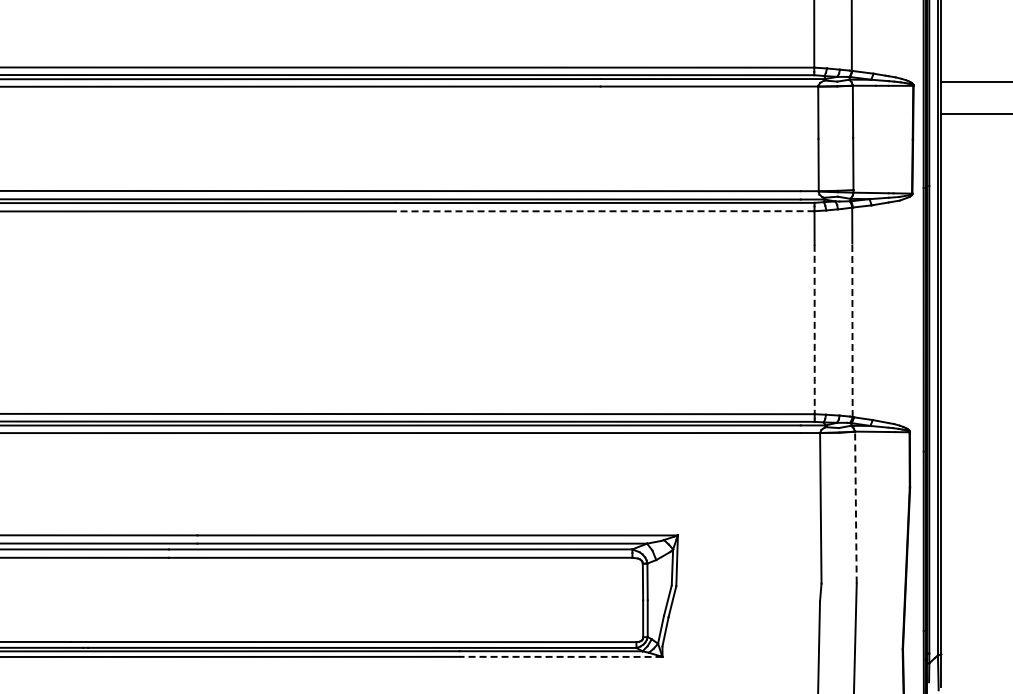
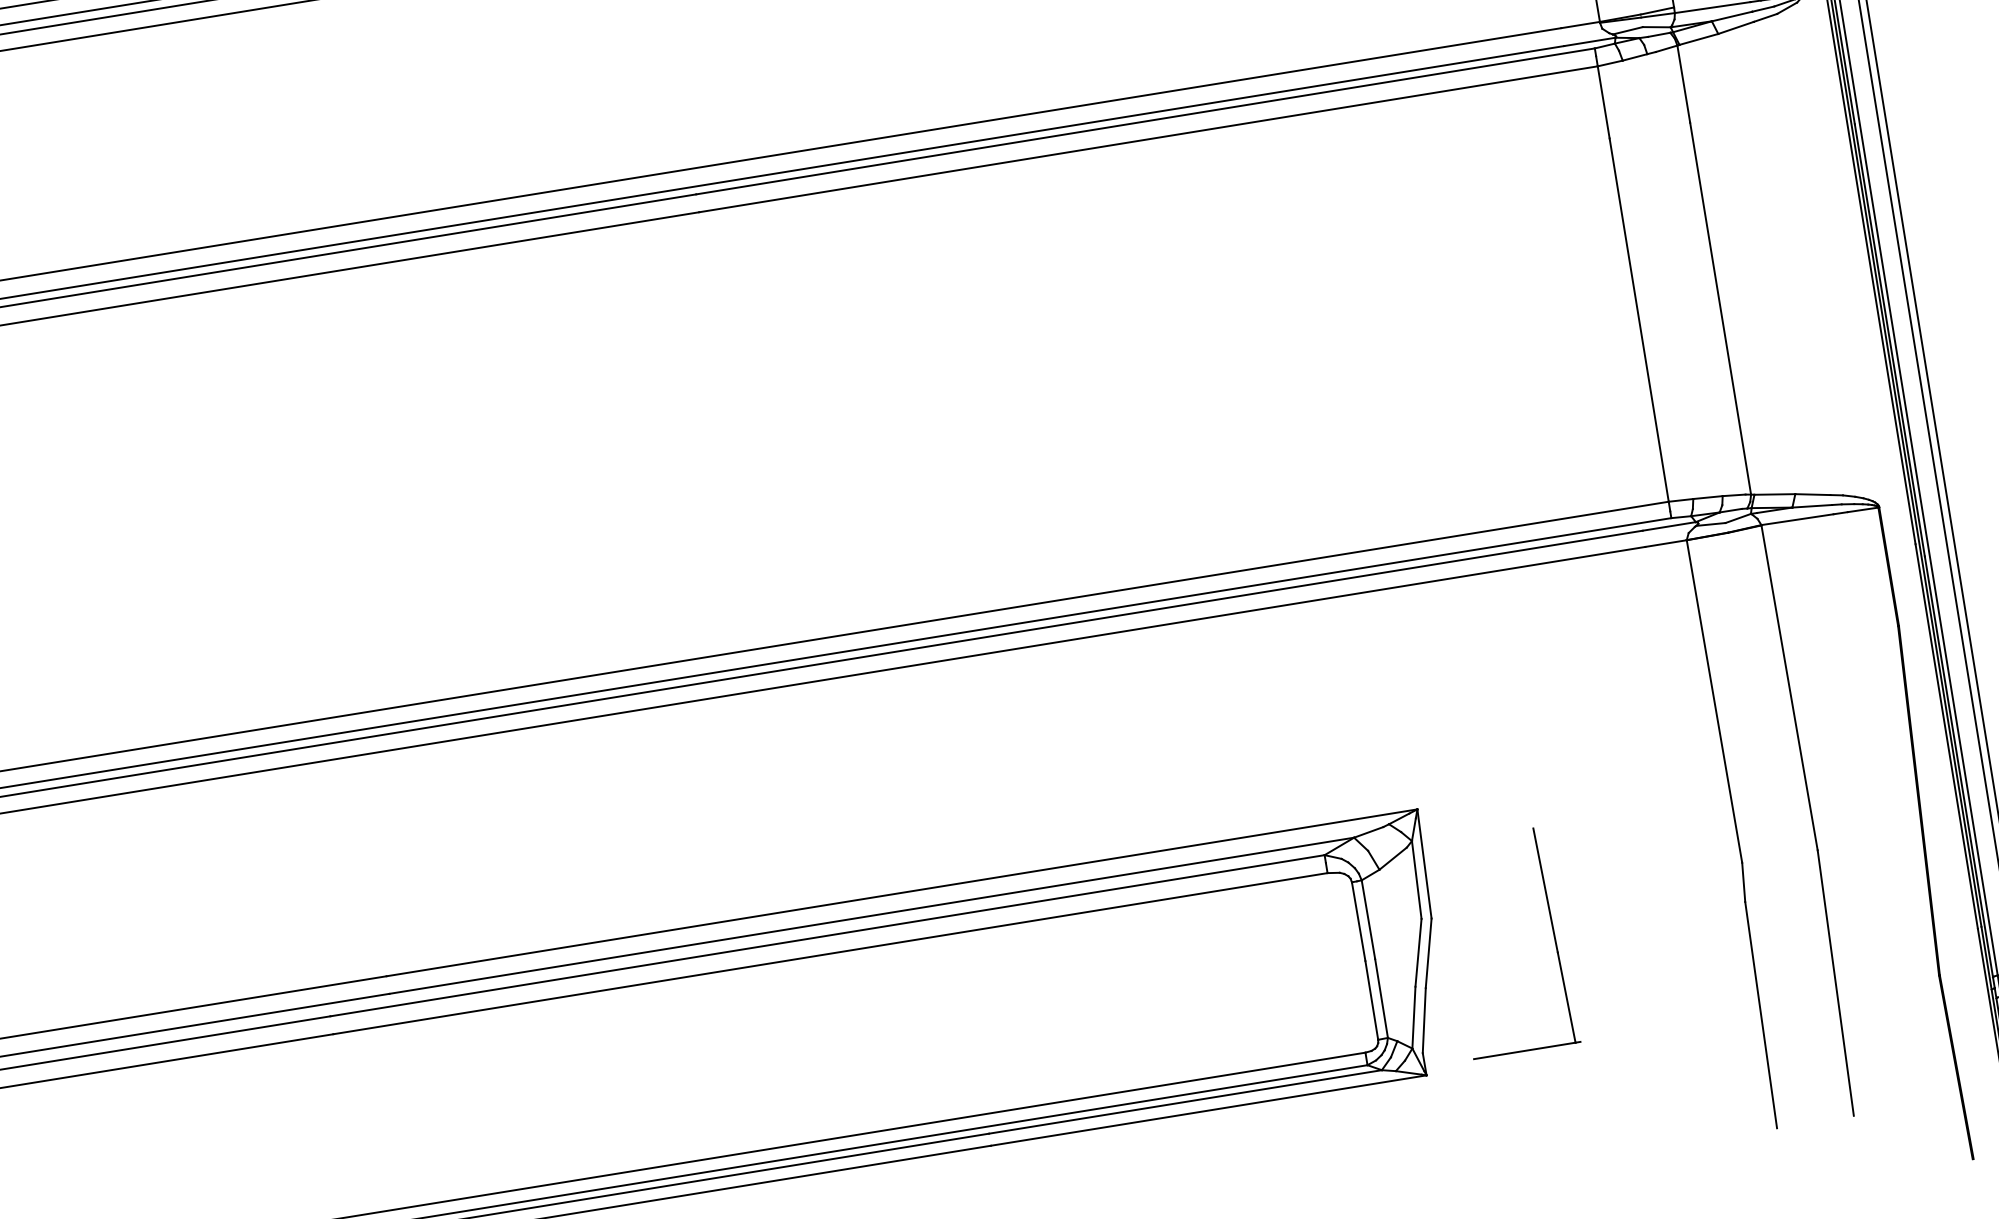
line: (604, 211) -> (1147, 139), dashed -> solid
line: (814, 329) -> (1638, 320), dashed -> solid
line: (852, 330) -> (1720, 309), dashed -> solid
line: (855, 507) -> (1788, 687), dashed -> solid
part: (729, 600) -> (1550, 931), added
line: (561, 656) -> (1209, 1109), dashed -> solid

